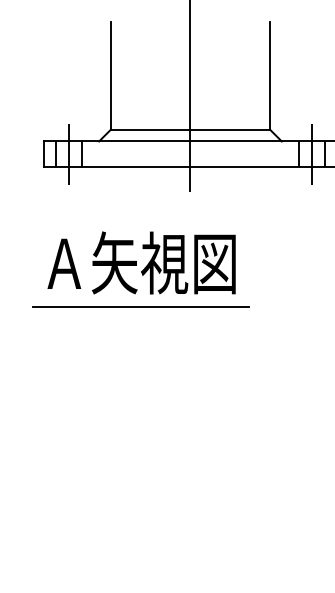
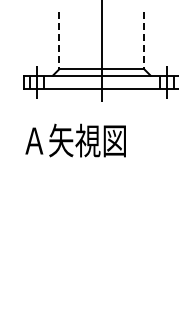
line: (111, 75) -> (59, 40), solid -> dashed
line: (270, 75) -> (144, 40), solid -> dashed
line: (139, 305) -> (74, 163), removed

